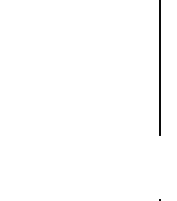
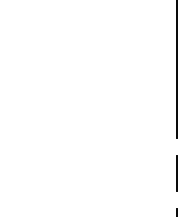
line: (160, 167) -> (176, 173), added

